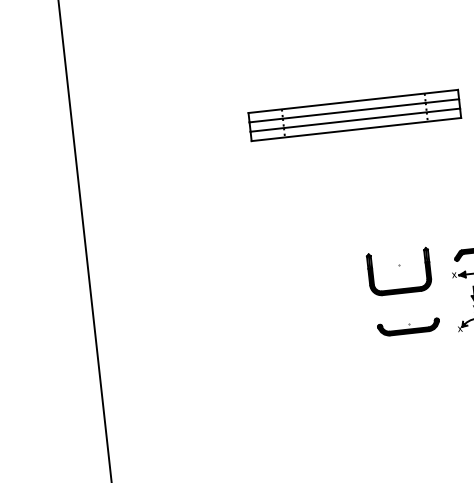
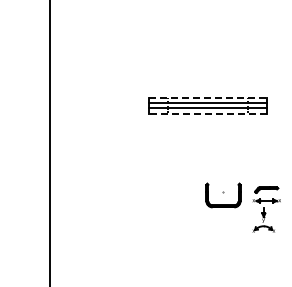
line: (353, 101) -> (208, 97), solid -> dashed
line: (355, 129) -> (207, 113), solid -> dashed
part: (409, 326) -> (225, 226), removed

